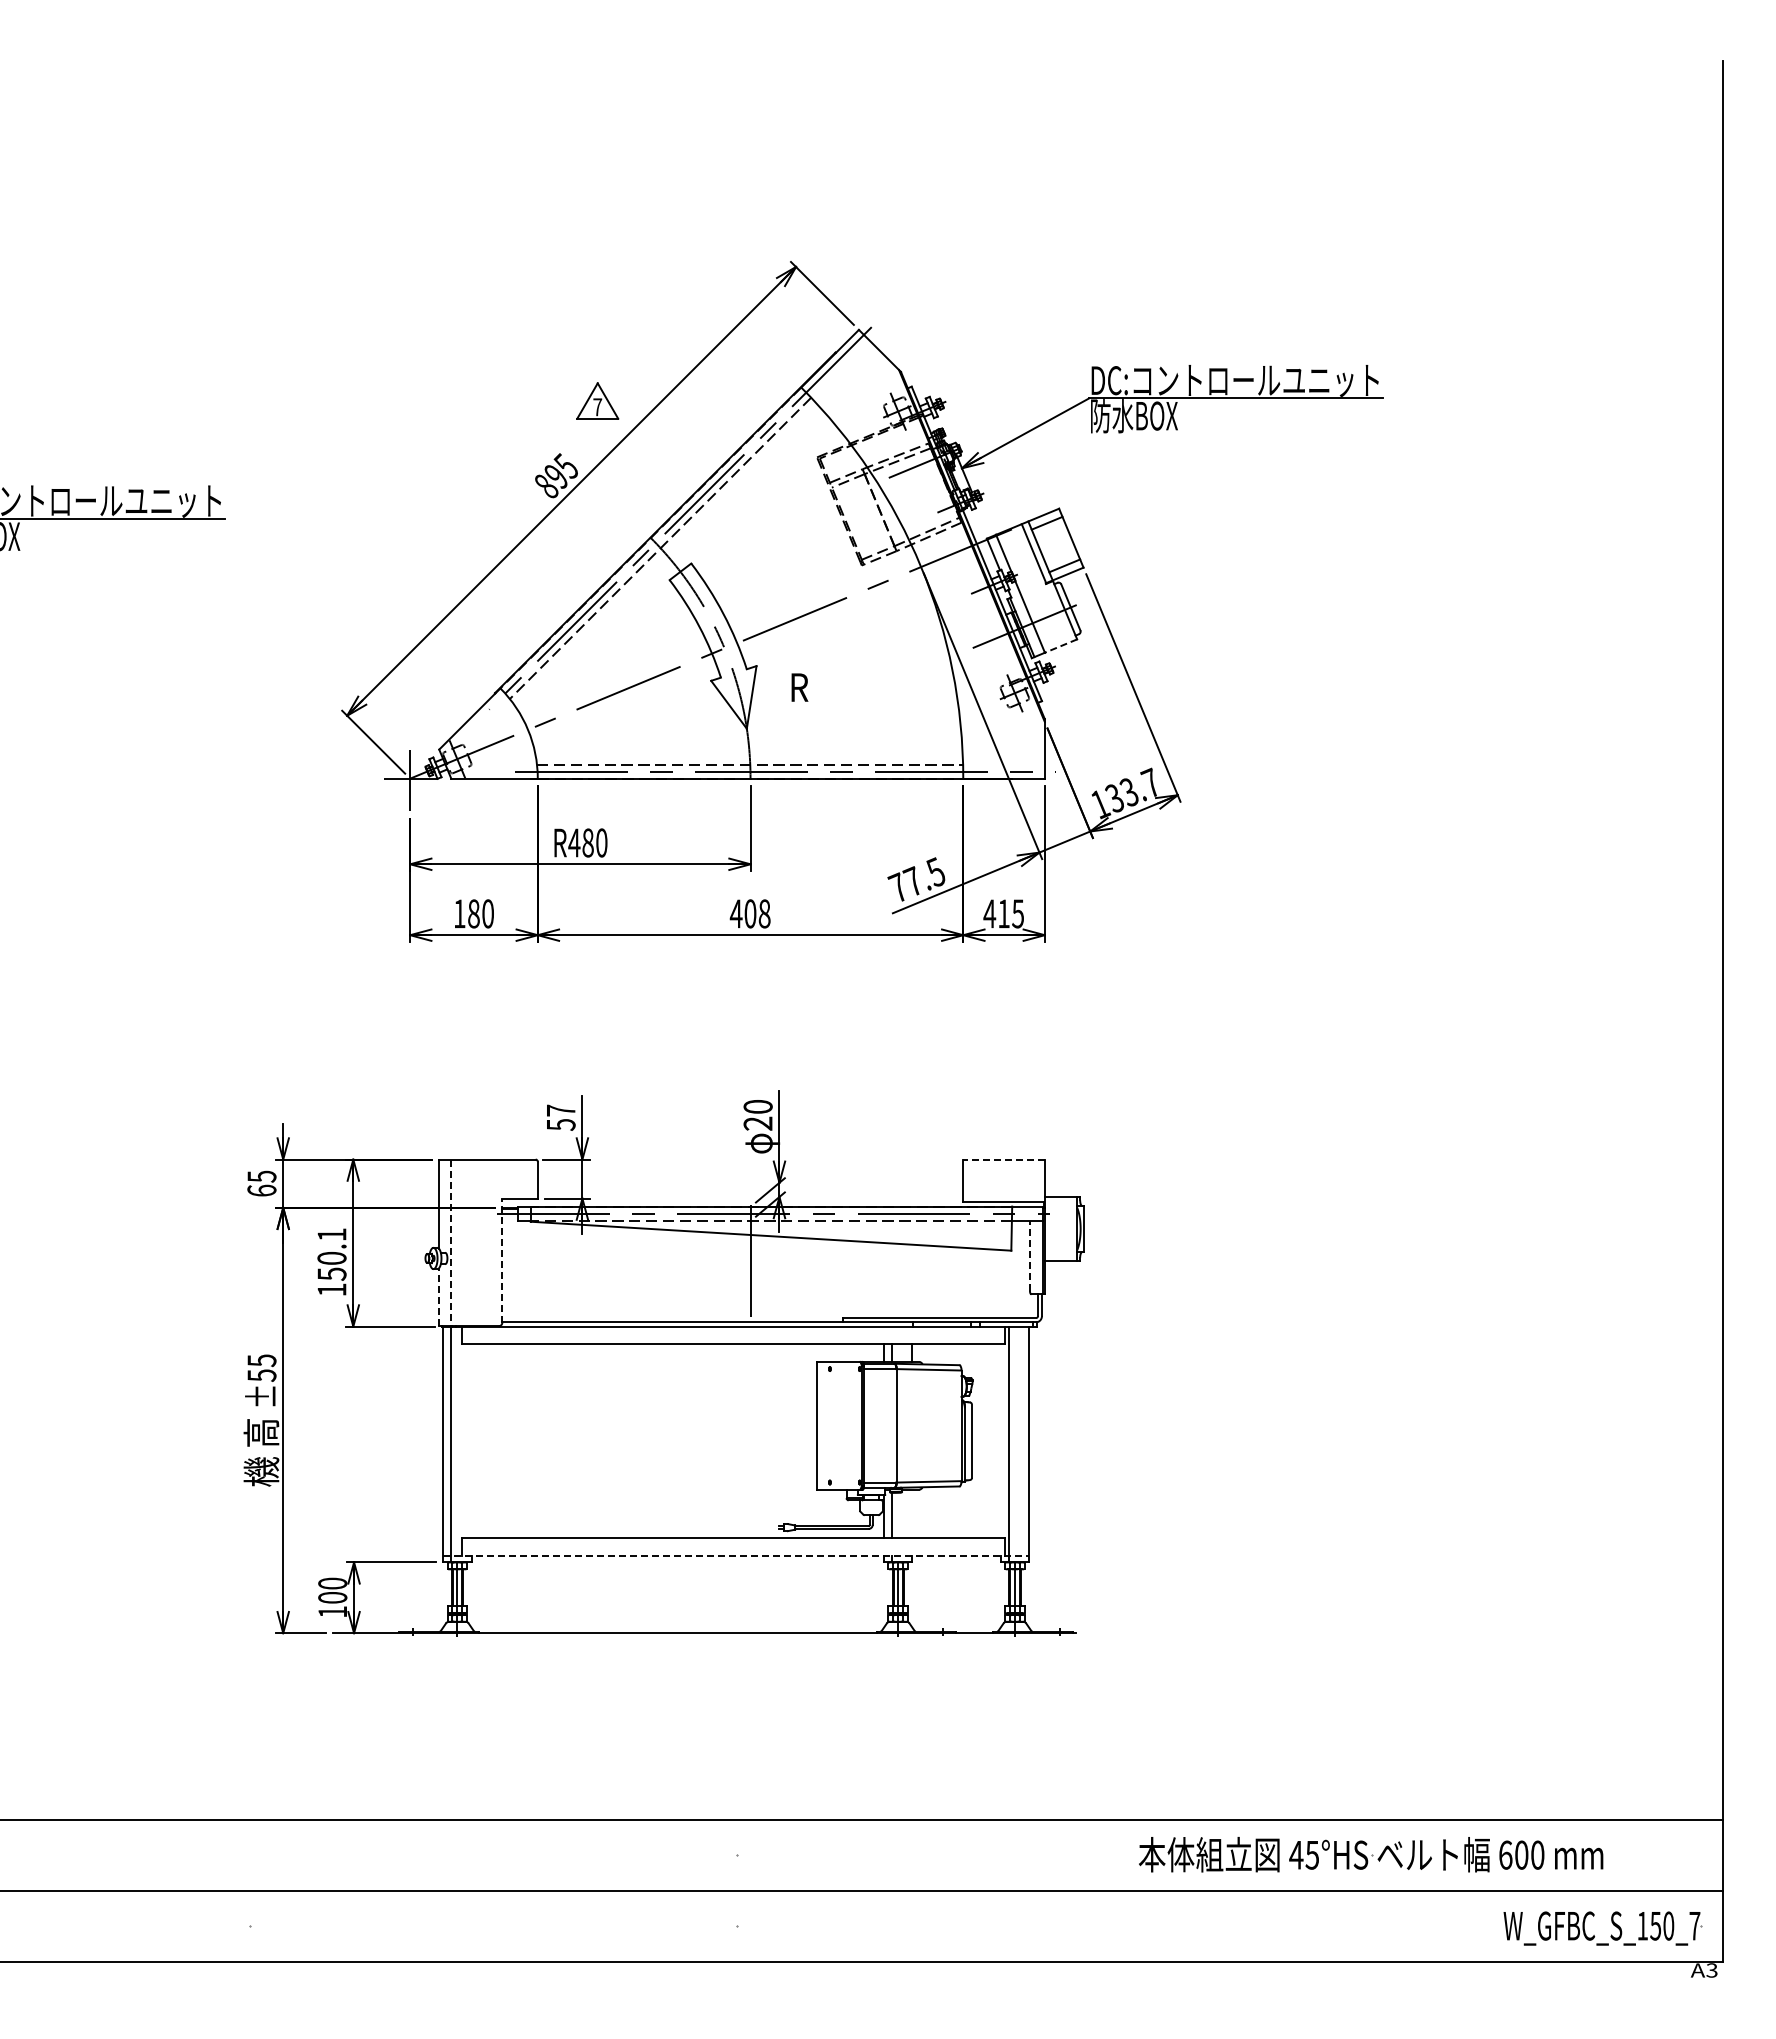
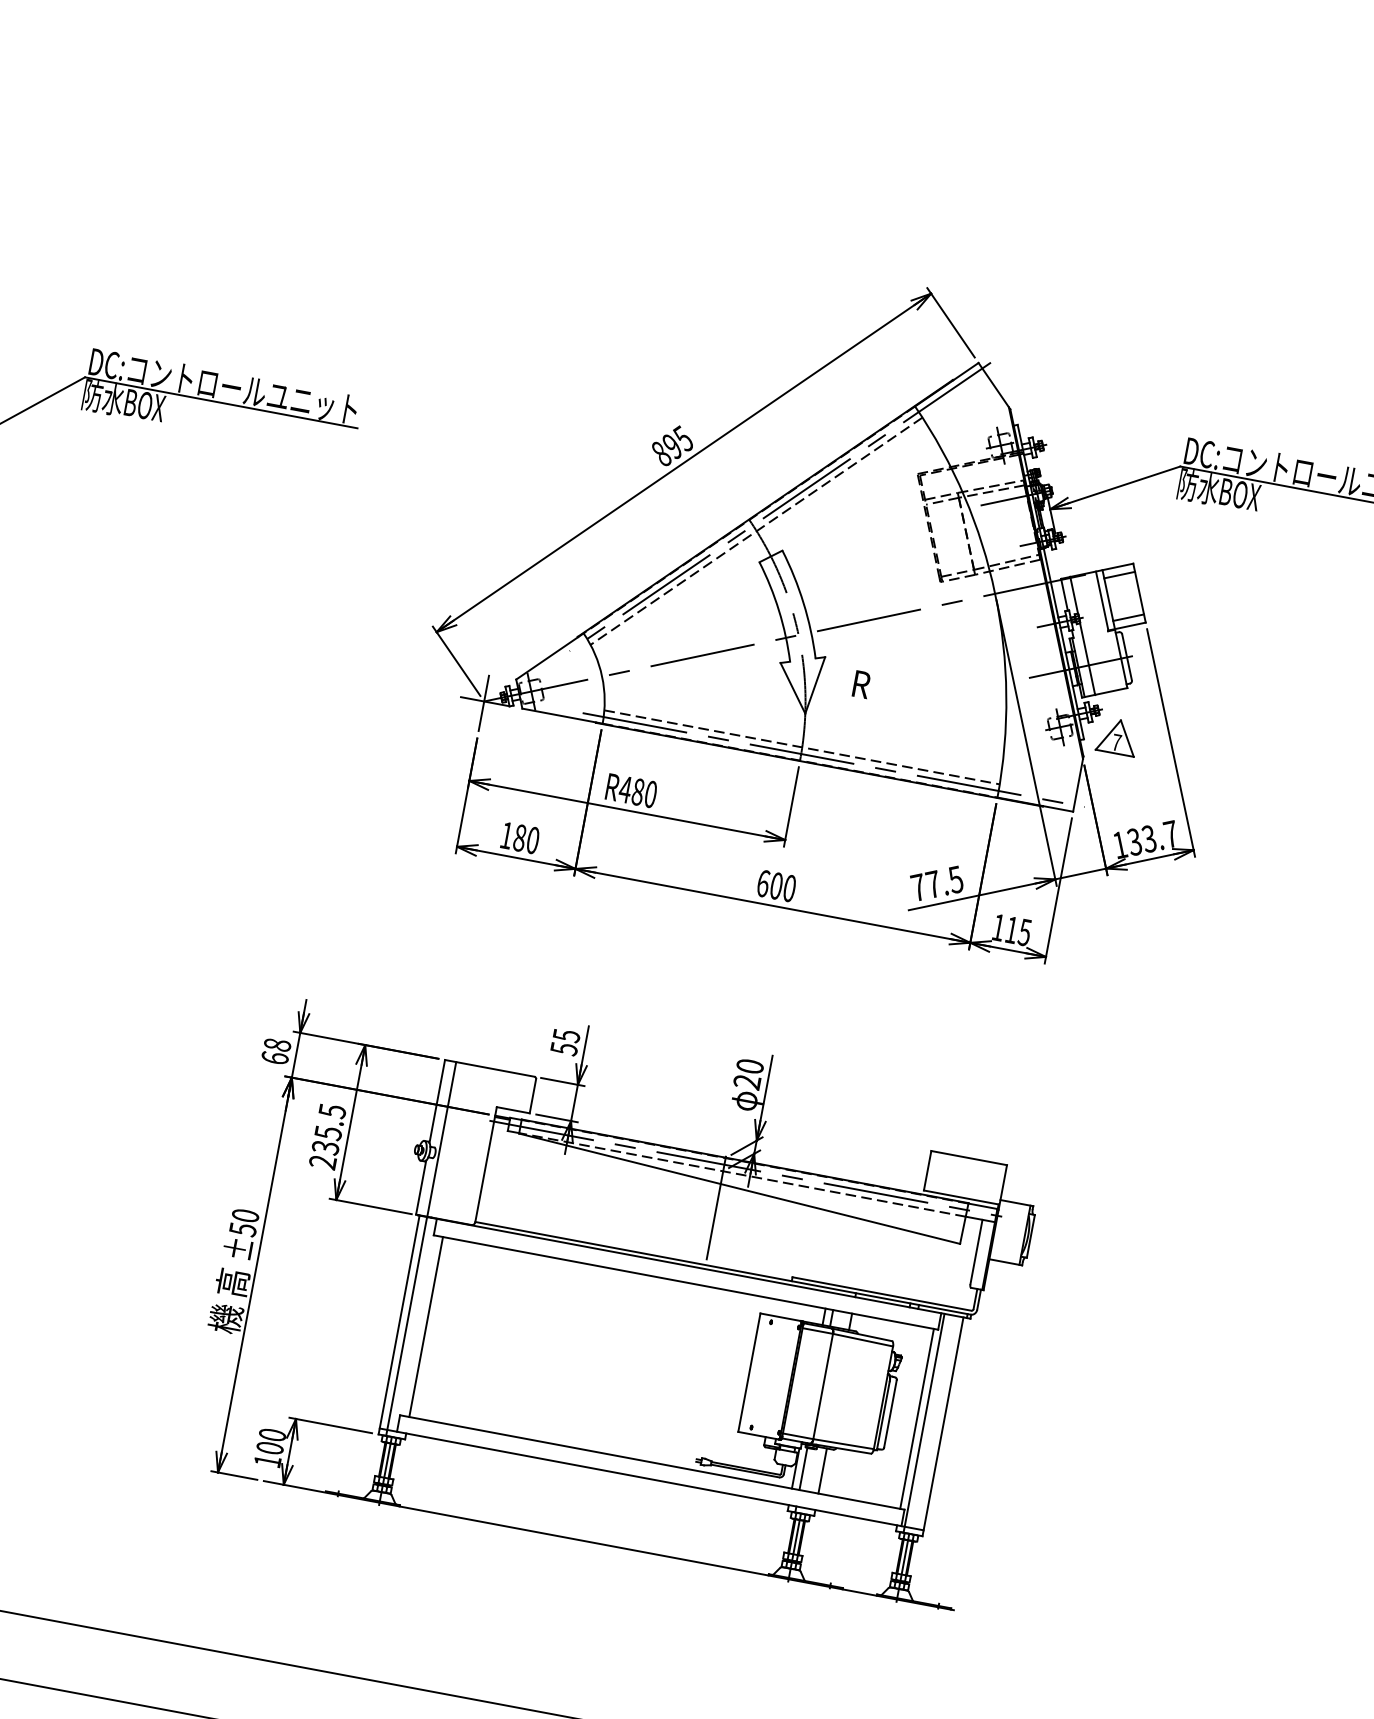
part: (597, 400) -> (1117, 736), moved
line: (1060, 646) -> (1110, 691), dashed -> solid
text: (749, 913) -> (775, 885), 408 -> 600
text: (989, 913) -> (998, 927), 415 -> 115
text: (561, 1110) -> (567, 1035), 57 -> 55
line: (1004, 1159) -> (969, 1158), dashed -> solid
text: (261, 1176) -> (277, 1044), 65 -> 68
line: (451, 1243) -> (441, 1140), dashed -> solid
line: (1029, 1256) -> (975, 1252), dashed -> solid
line: (502, 1260) -> (486, 1164), dashed -> solid
text: (331, 1262) -> (327, 1136), 150.1 -> 235.5
line: (439, 1296) -> (421, 1187), dashed -> solid
text: (261, 1360) -> (245, 1215), ±55 -> ±50
line: (471, 1441) -> (426, 1327), added
line: (1000, 1441) -> (916, 1419), added
line: (912, 1513) -> (822, 1470), added
line: (736, 1555) -> (652, 1479), dashed -> solid

